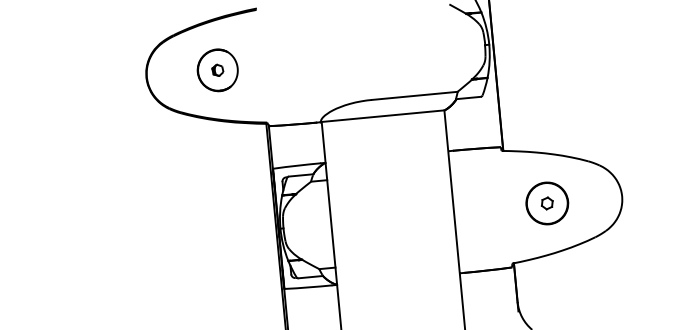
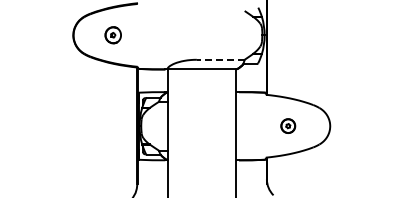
part: (218, 68) -> (113, 34), size x0.7
line: (414, 95) -> (220, 59), solid -> dashed
part: (545, 202) -> (287, 125), size x0.6

